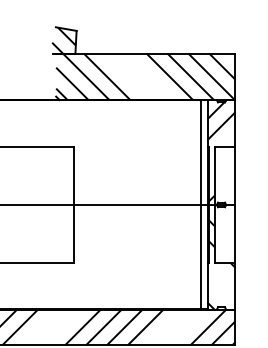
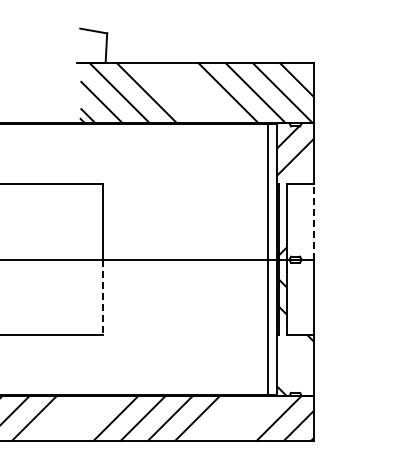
hatch: (63, 40) -> (90, 45), removed
line: (235, 175) -> (313, 221), solid -> dashed
line: (73, 234) -> (103, 297), solid -> dashed

